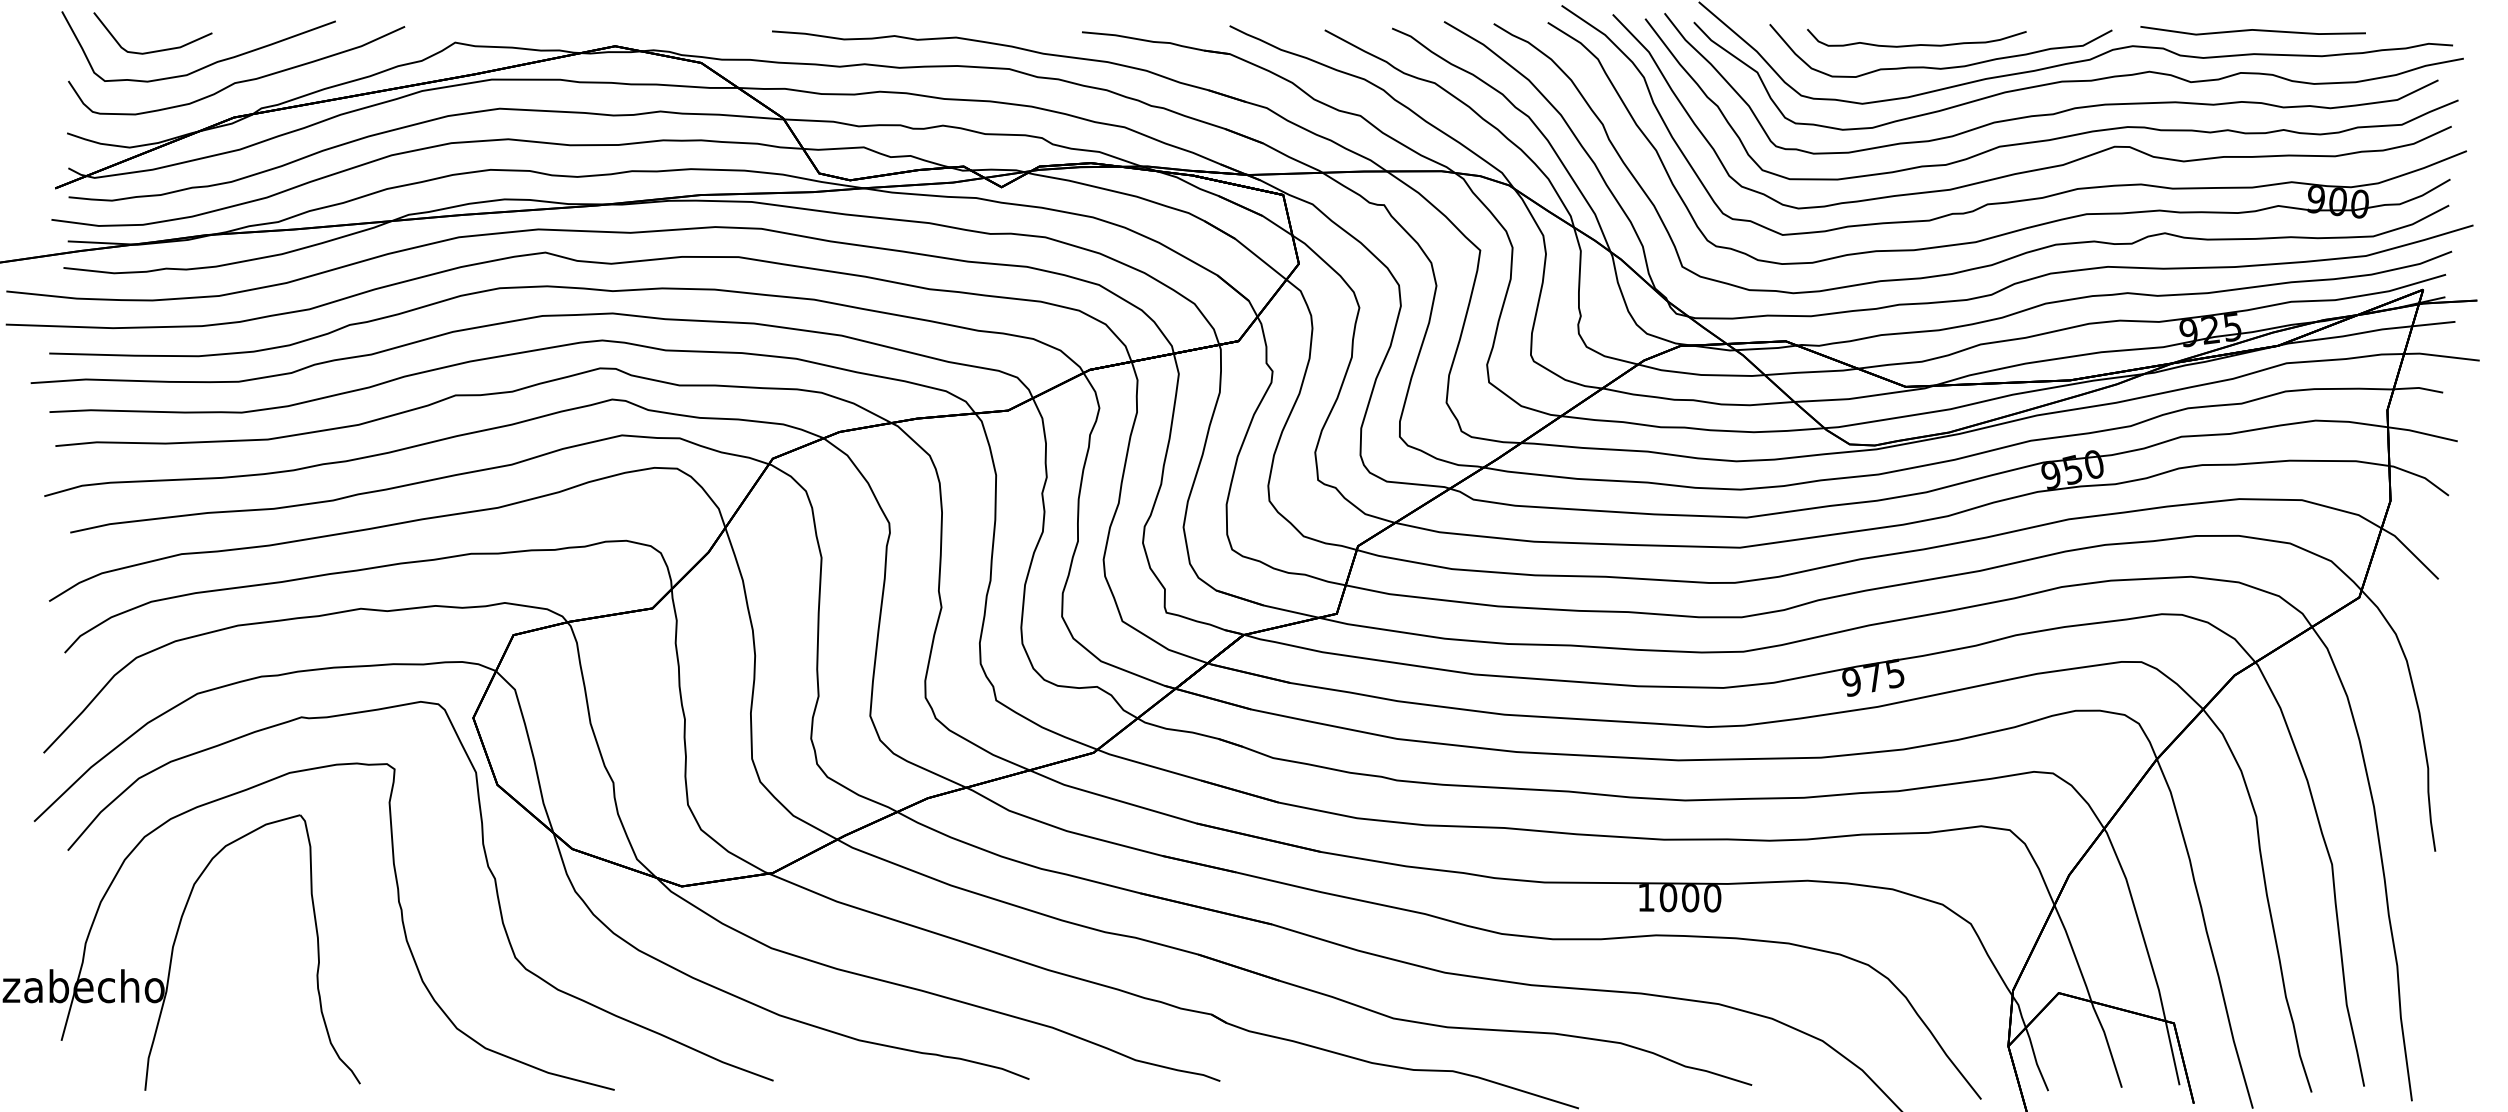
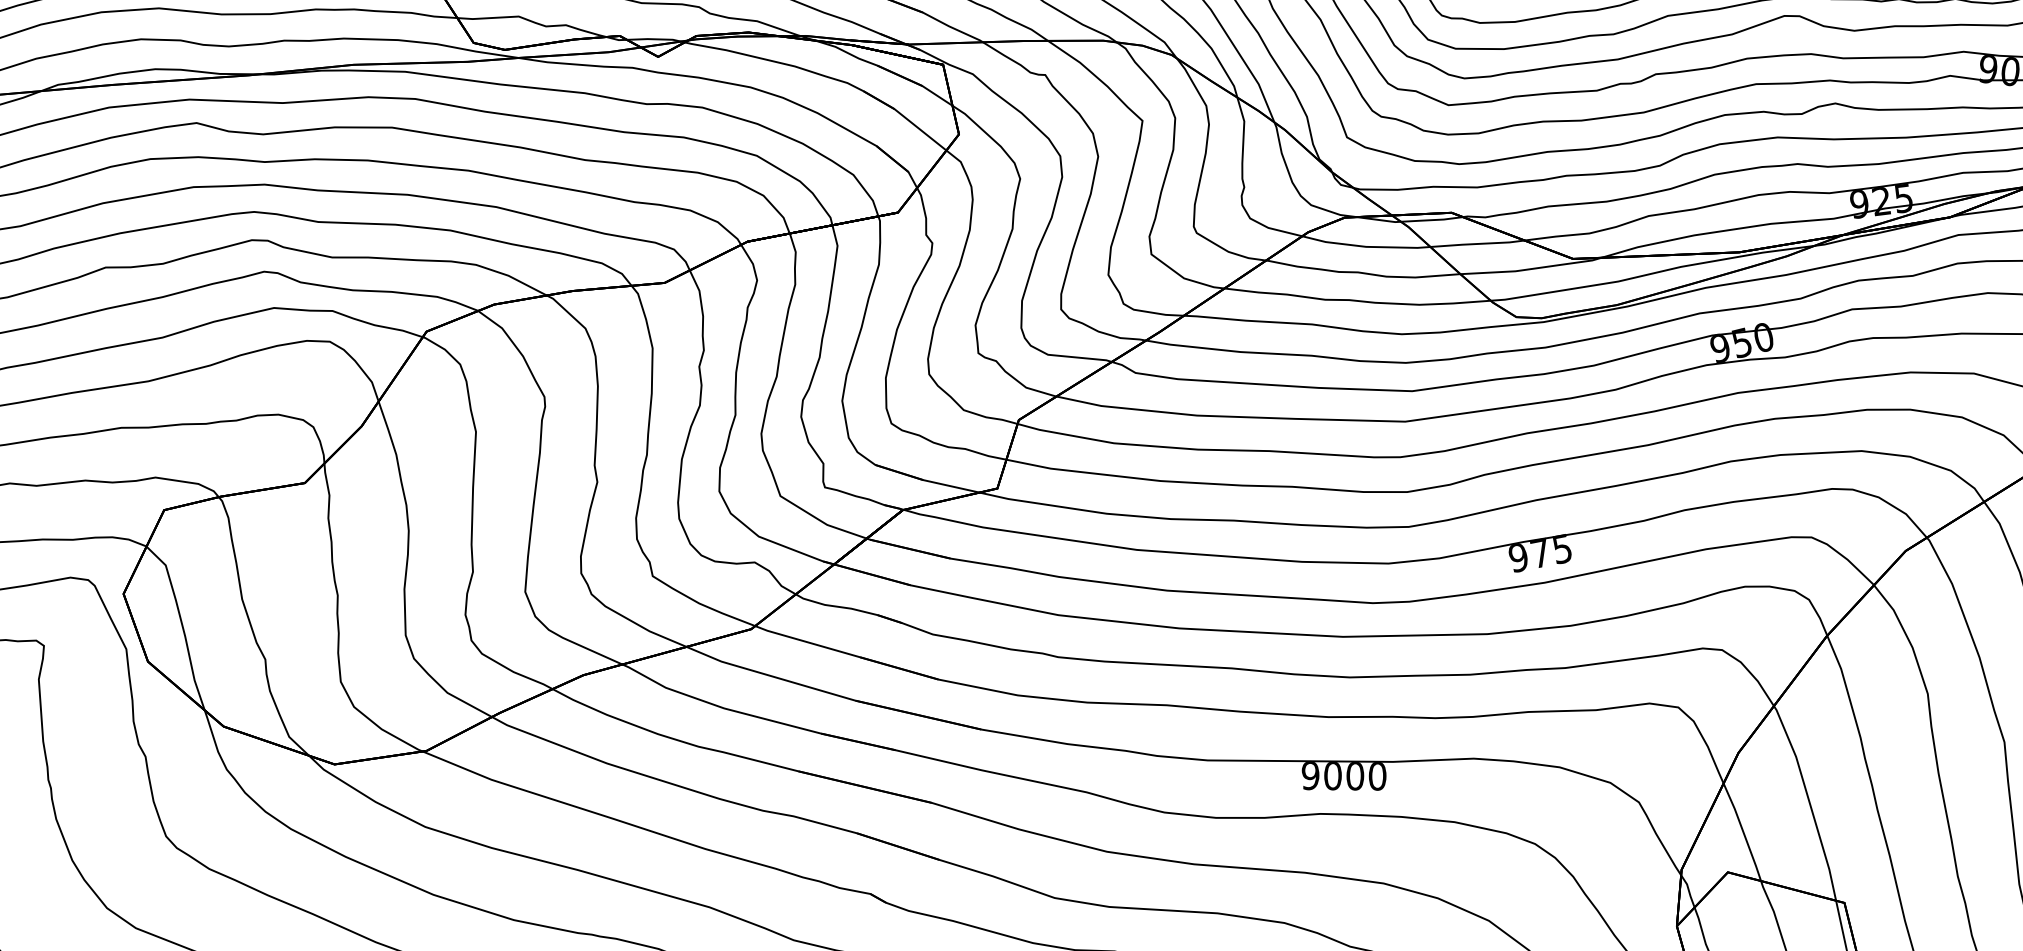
text: (1645, 897) -> (1309, 775), 1000 -> 9000

